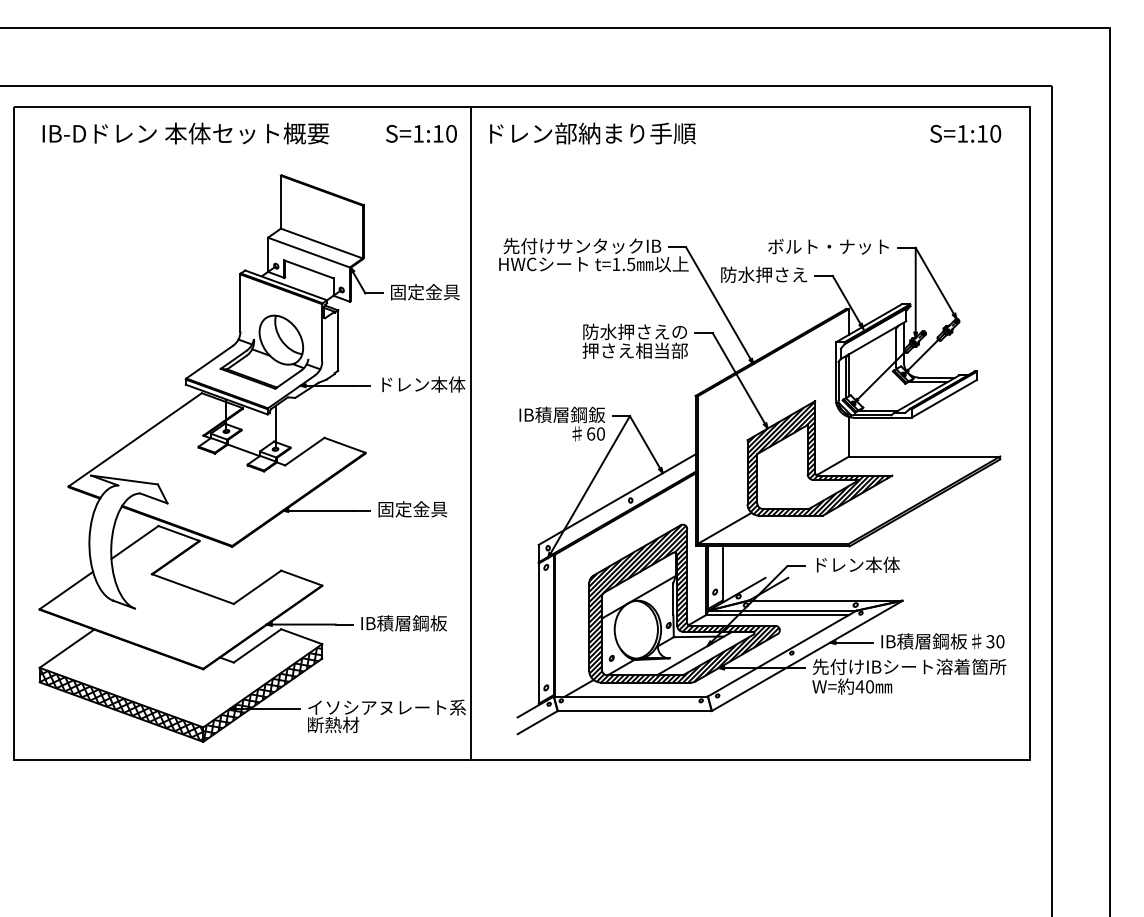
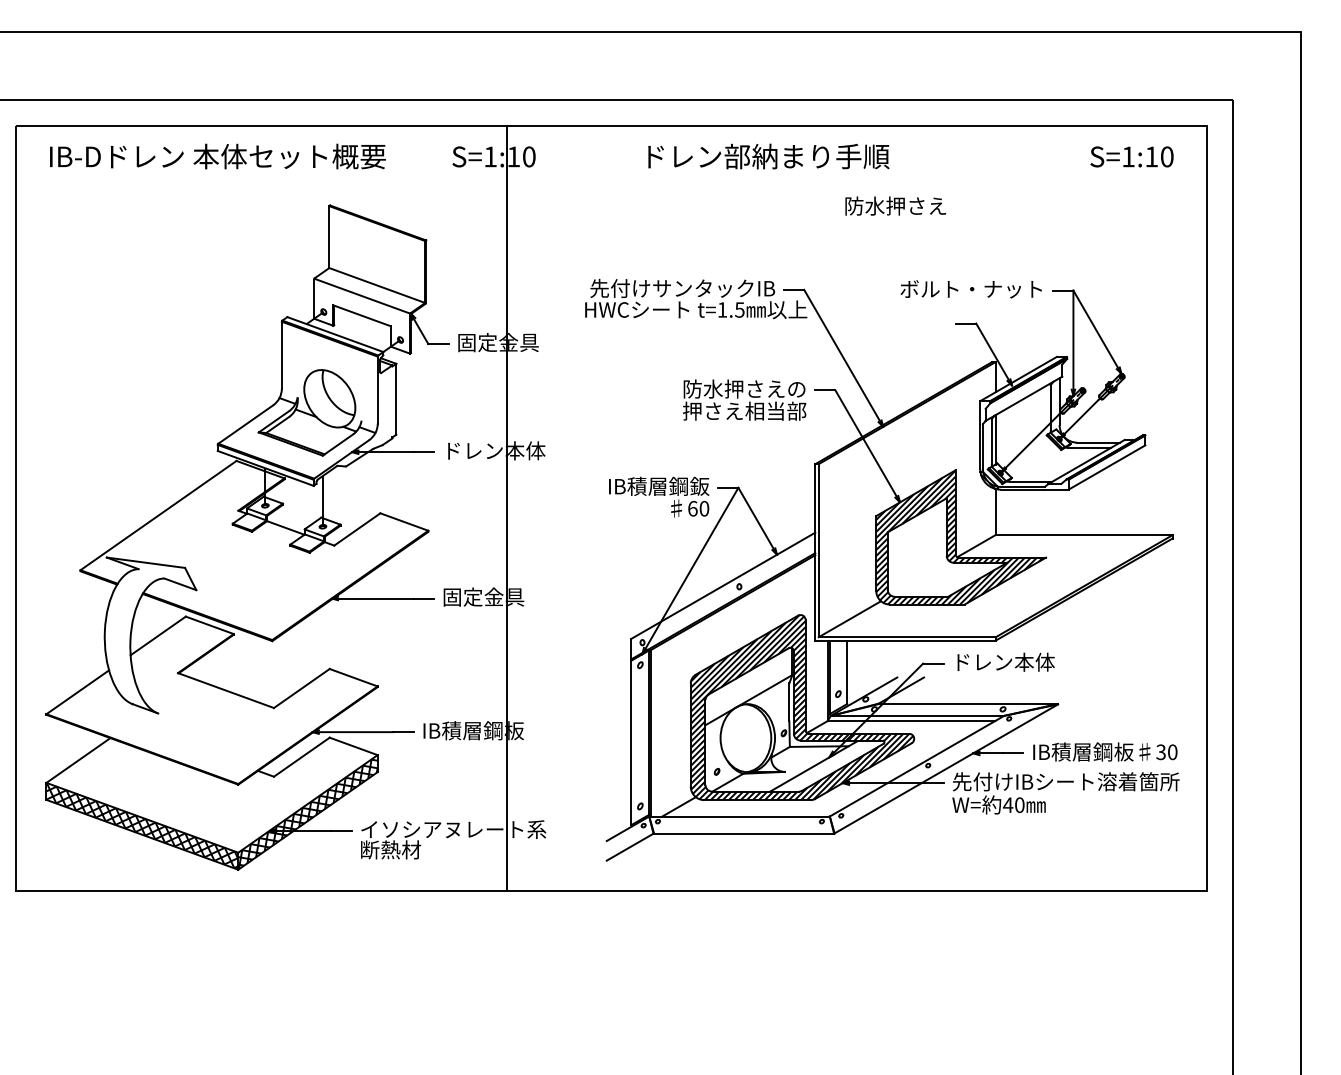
text: (592, 133) -> (768, 156), moved
text: (763, 274) -> (894, 205), moved
line: (471, 433) -> (506, 508), moved

